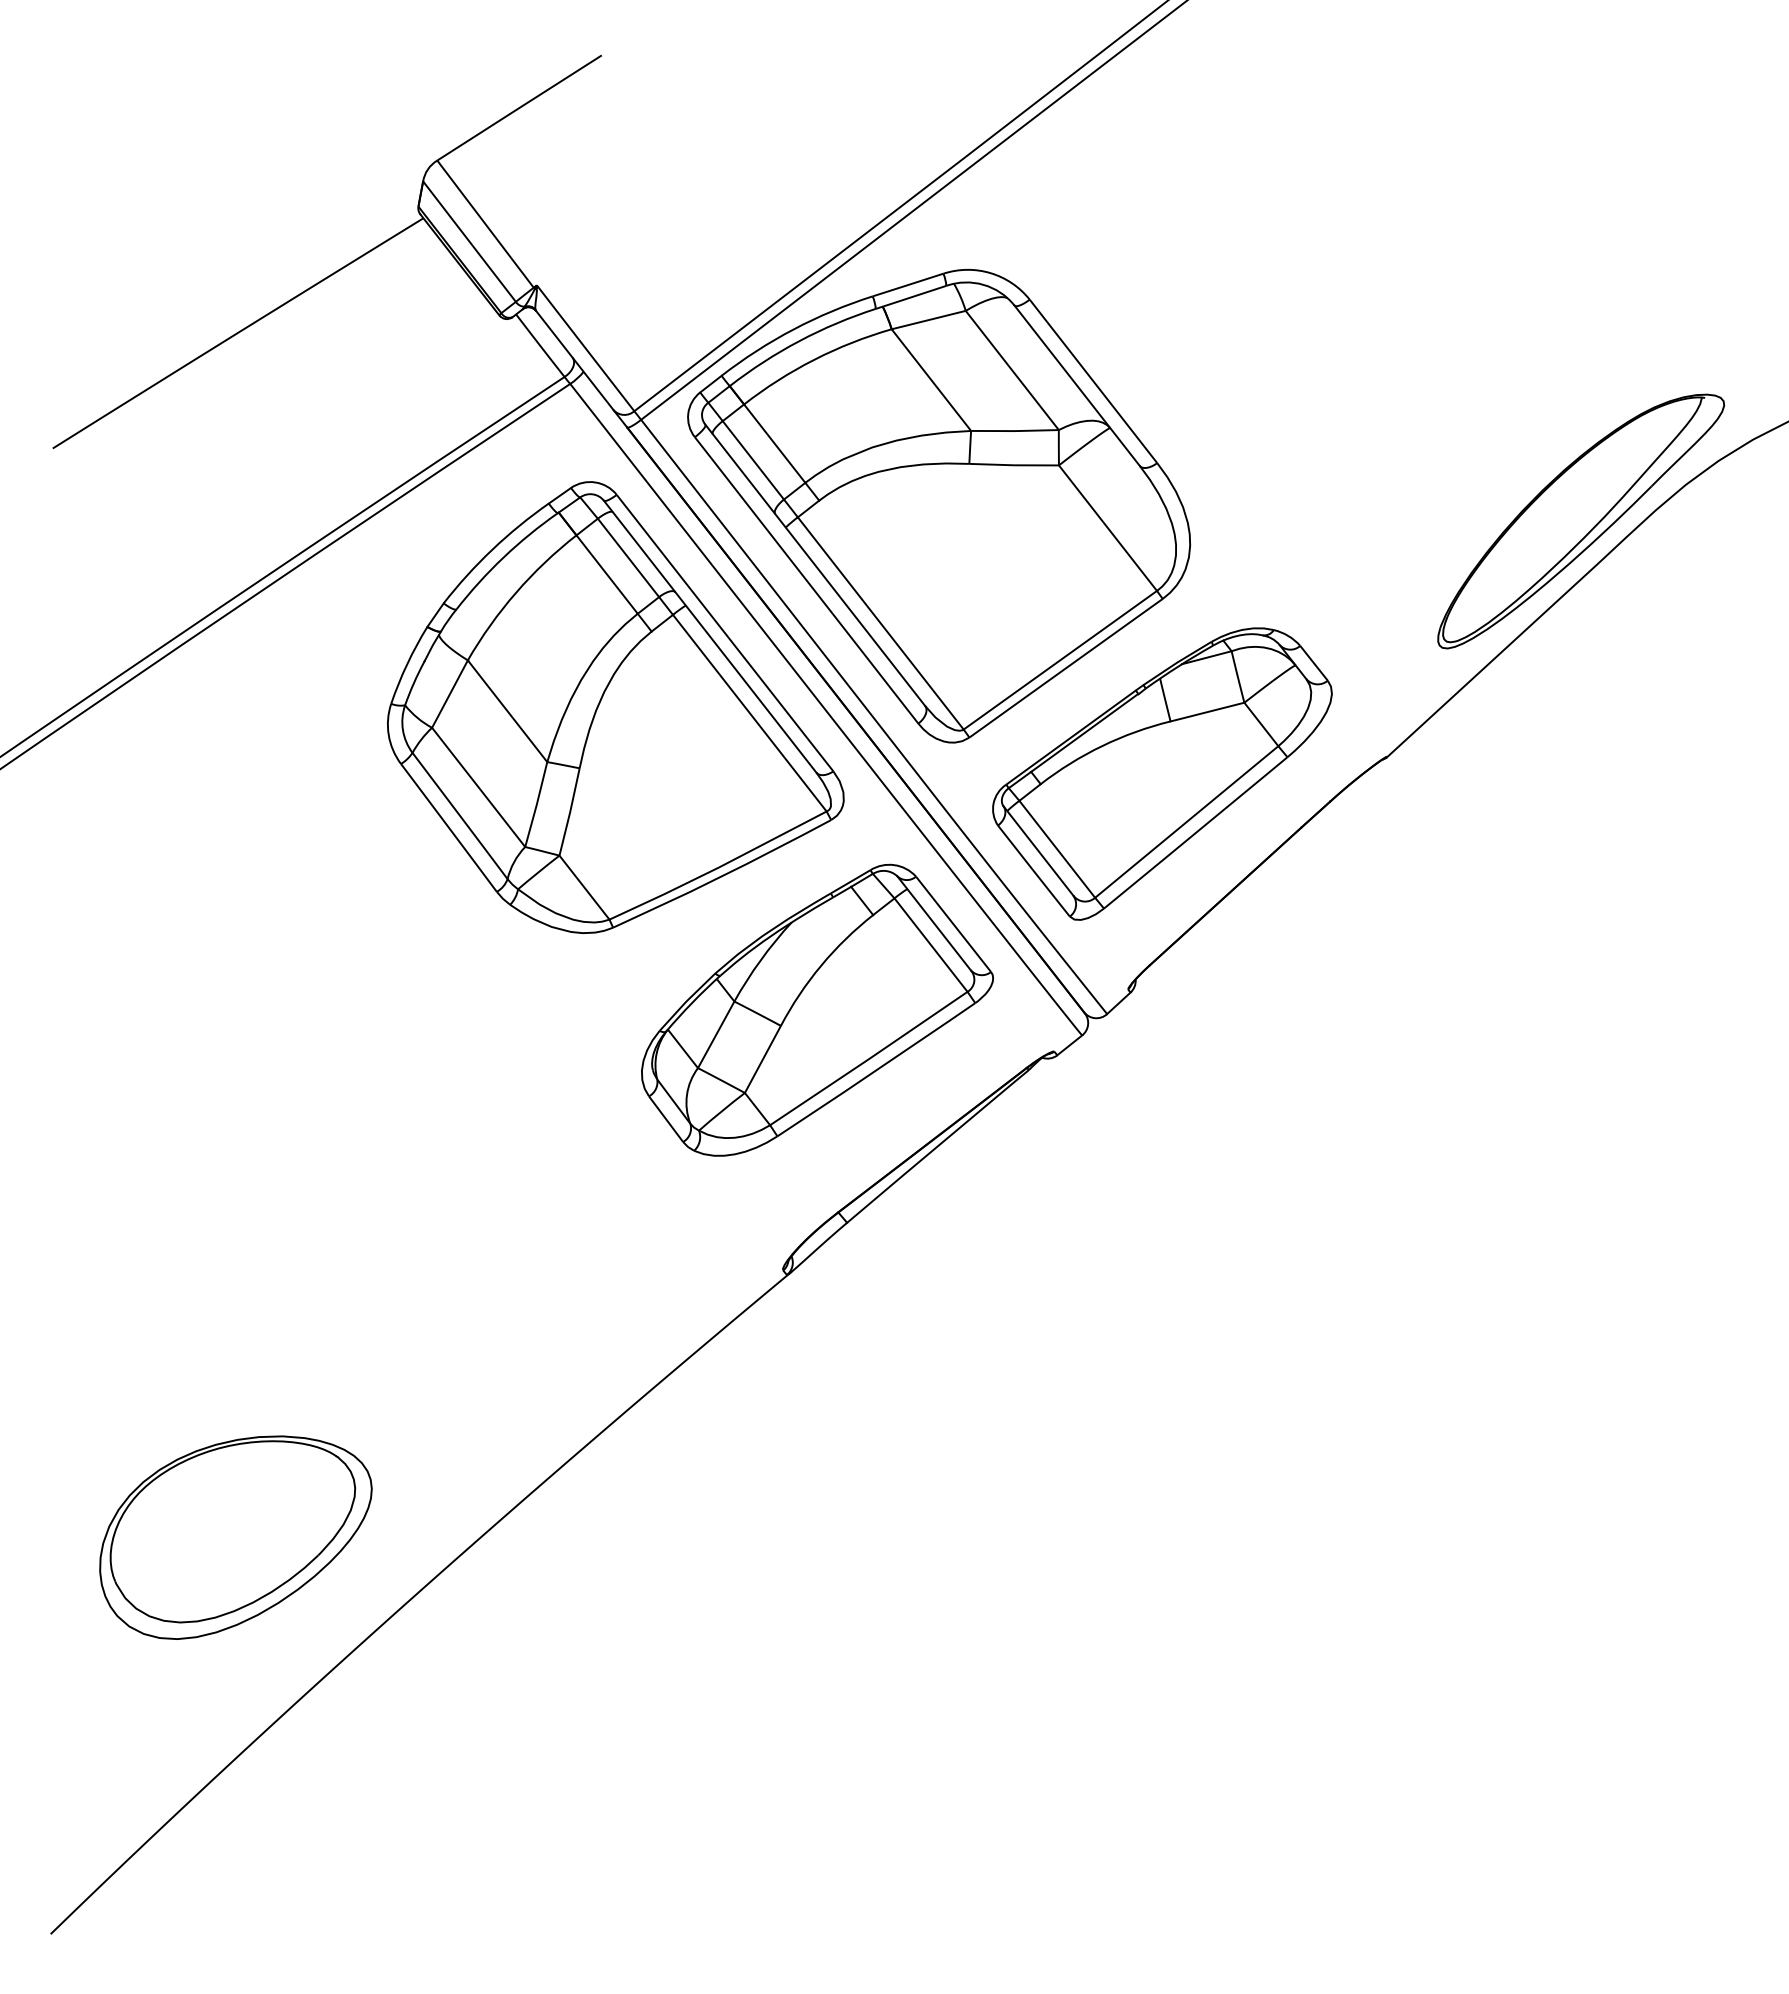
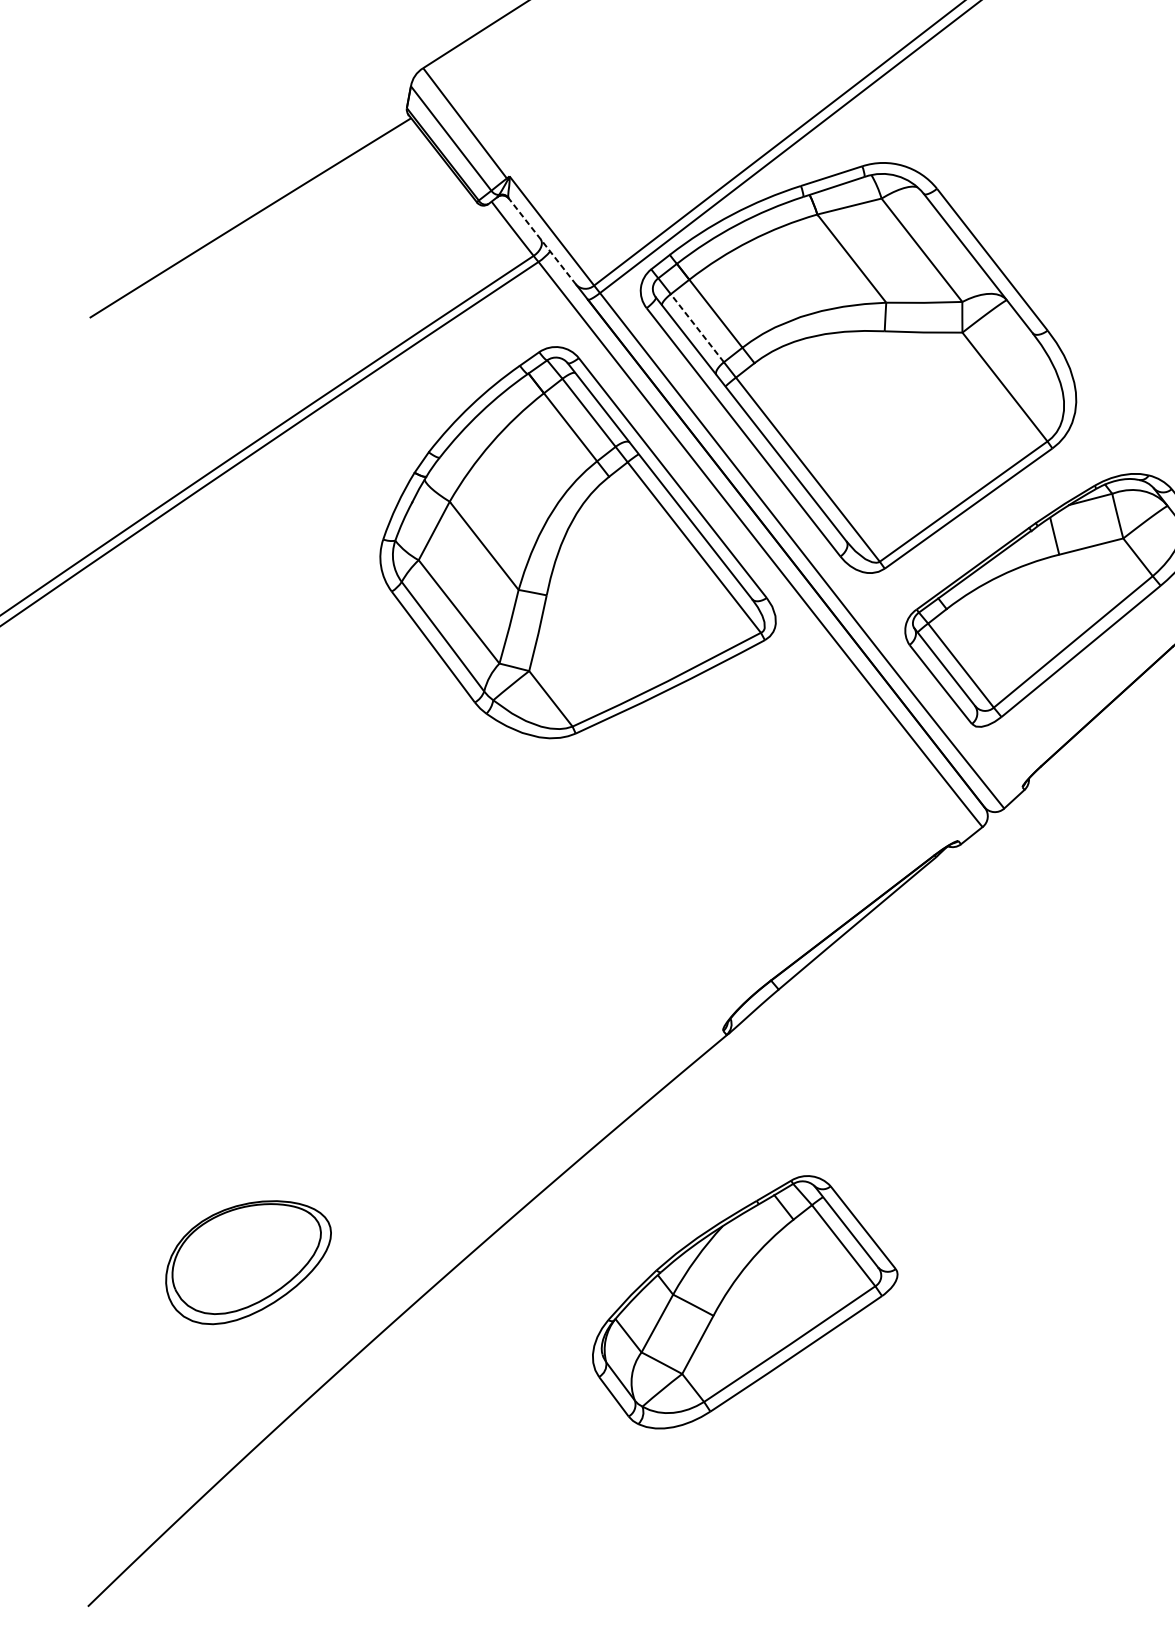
line: (574, 360) -> (542, 241), solid -> dashed
line: (753, 460) -> (697, 328), solid -> dashed
part: (817, 1009) -> (745, 1301), moved
part: (235, 1537) -> (248, 1262), size x0.7

